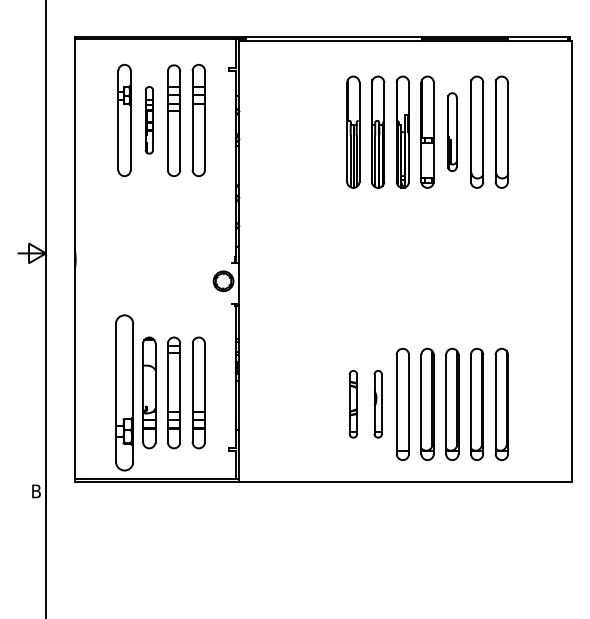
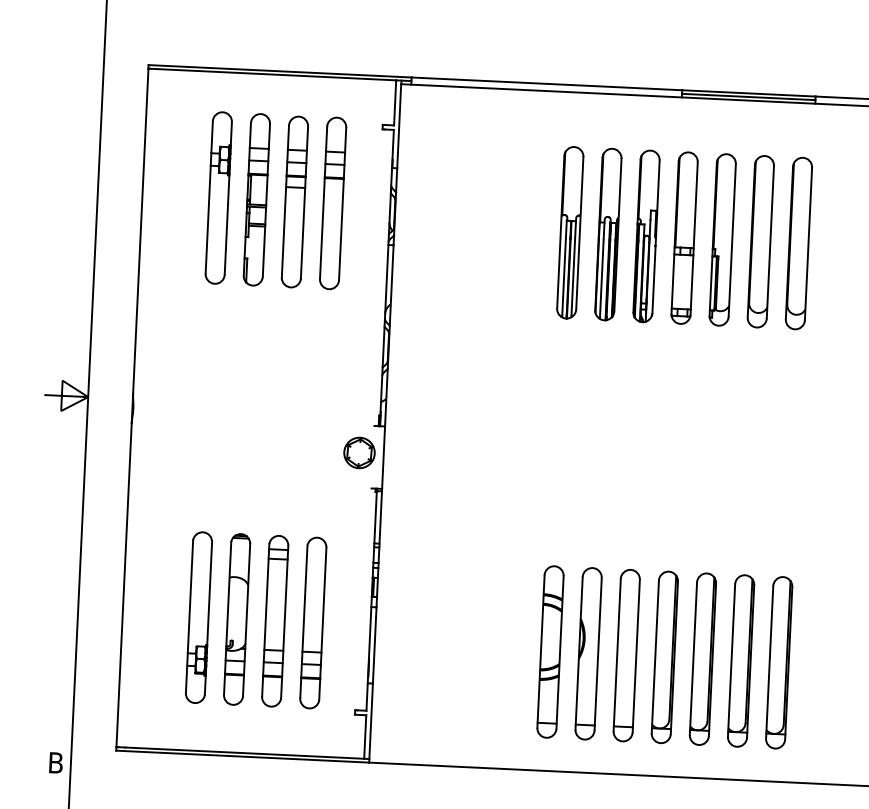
part: (149, 119) -> (257, 198), size x1.67
part: (452, 131) -> (723, 238), size x1.43
part: (124, 392) -> (198, 616), size x0.71
part: (353, 403) -> (550, 650), size x1.67
part: (378, 403) -> (589, 652), size x1.67

